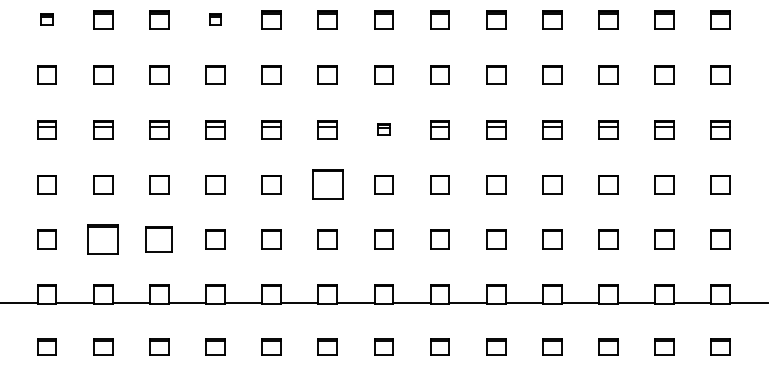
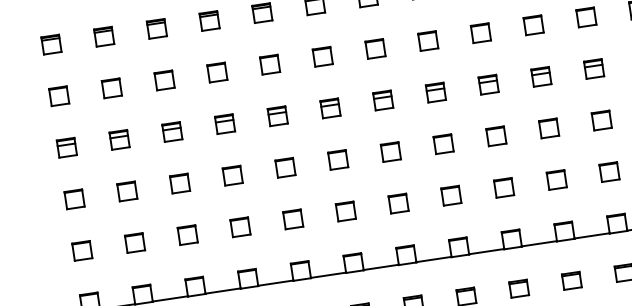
part: (46, 19) -> (50, 44), size x1.67
part: (215, 19) -> (209, 20), size x1.67
part: (383, 129) -> (382, 100), size x1.67
part: (327, 184) -> (337, 159), size x0.62
part: (103, 239) -> (135, 242), size x0.62
part: (159, 239) -> (187, 235), size x0.71

